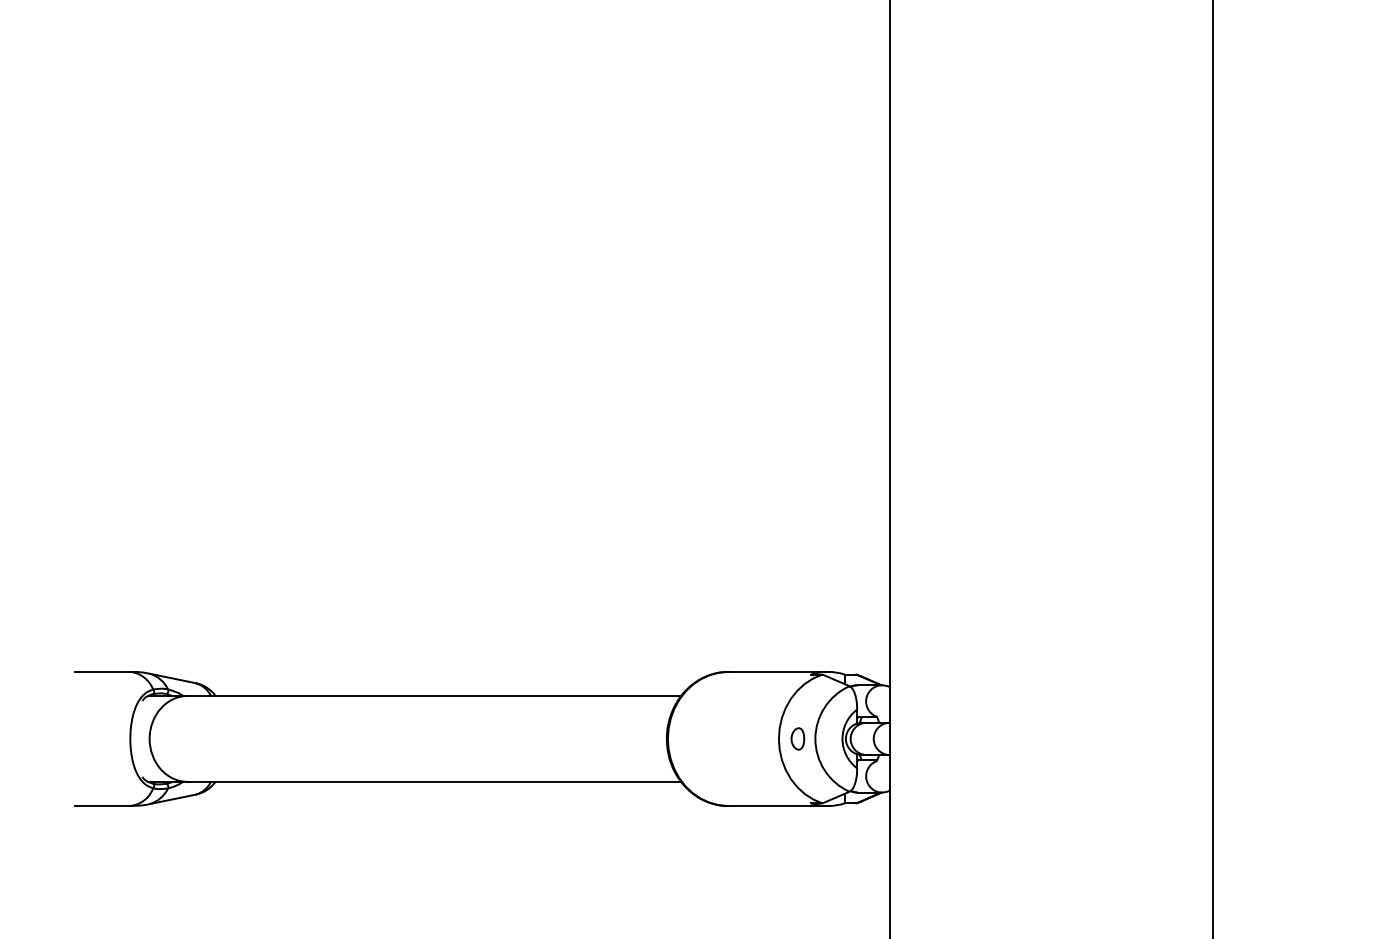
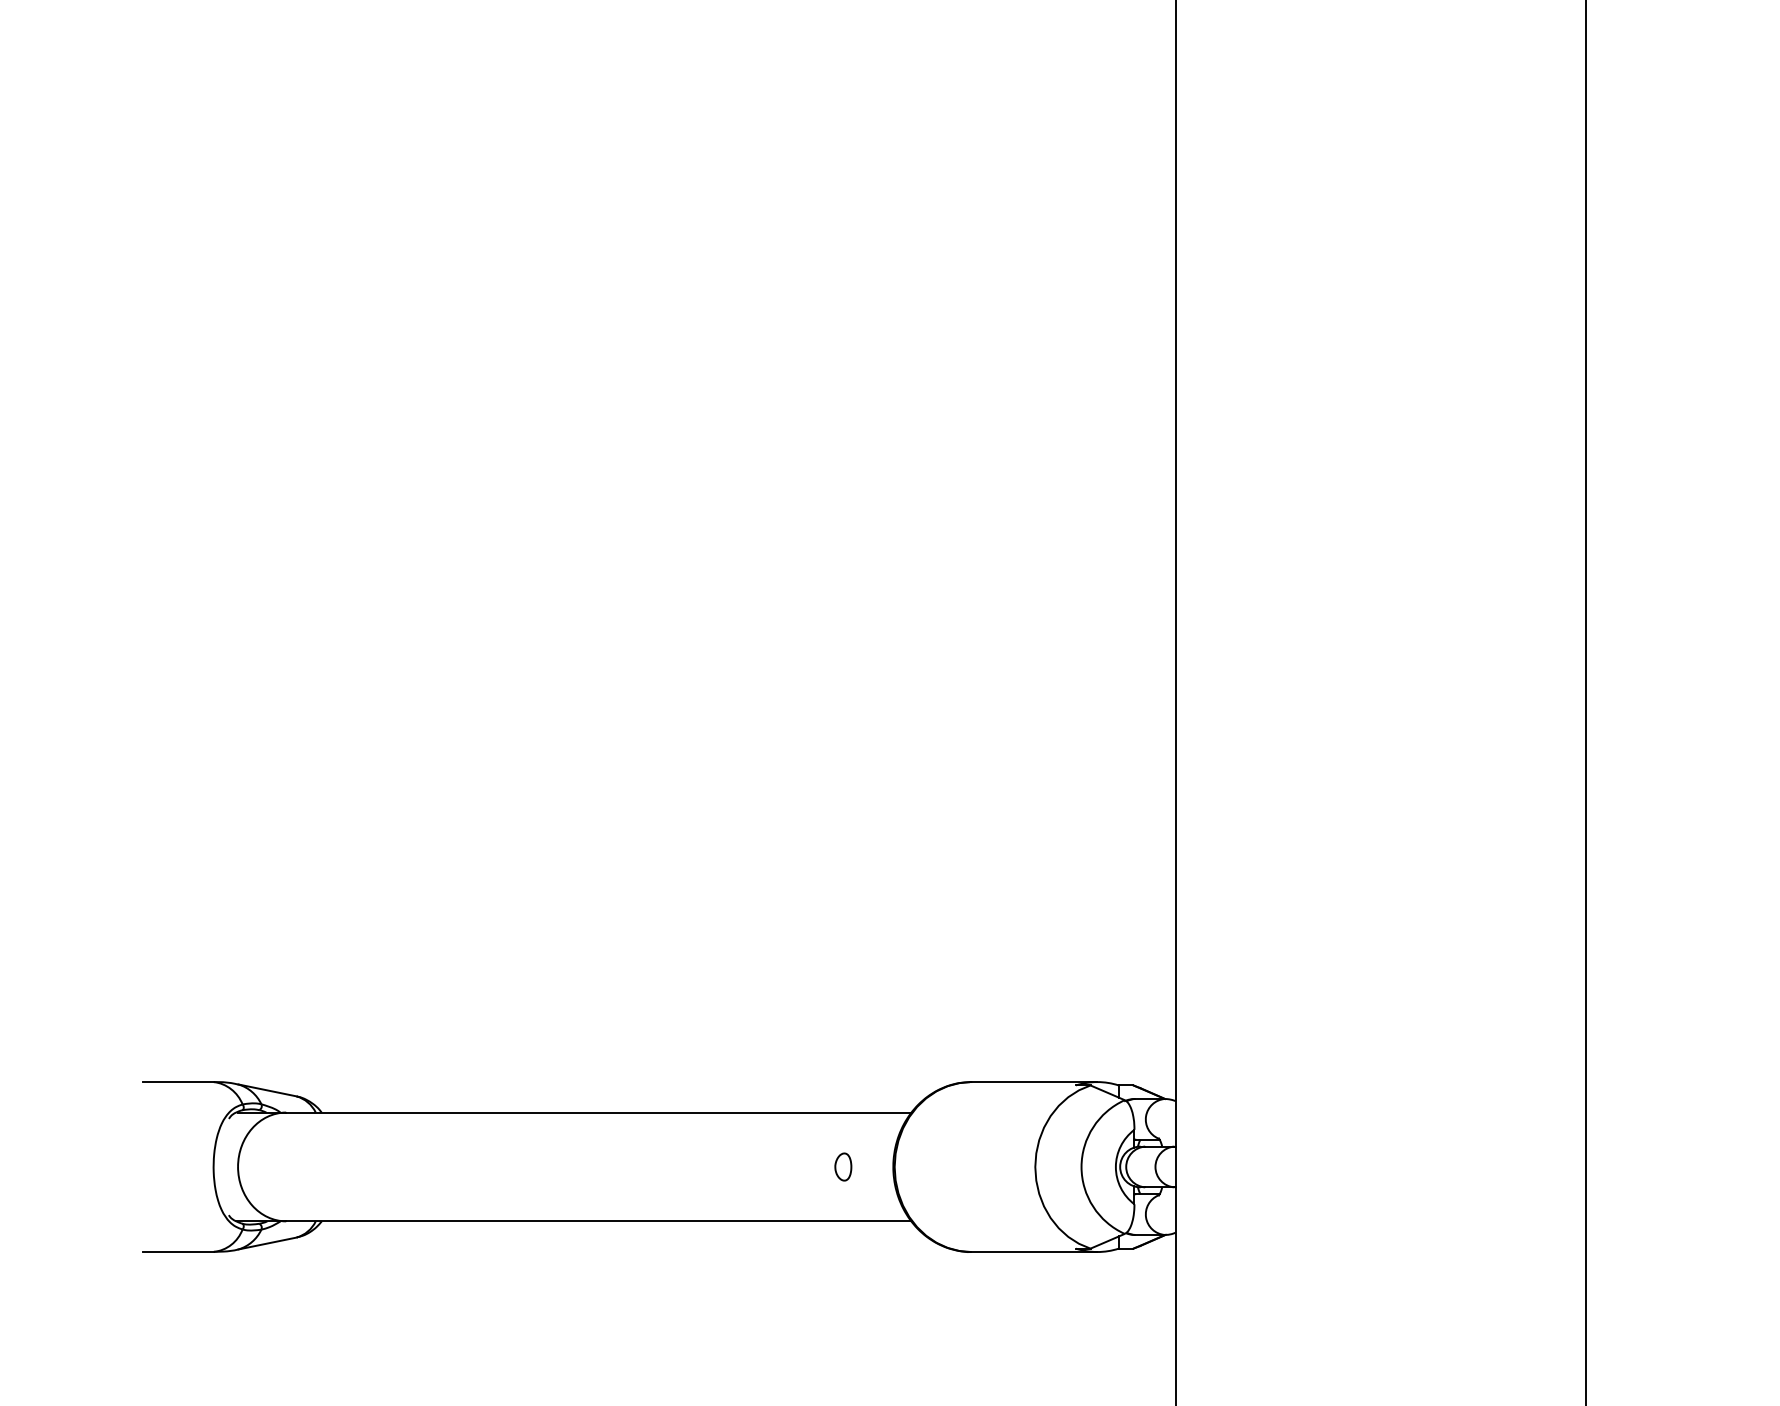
part: (798, 738) -> (843, 1166), moved

